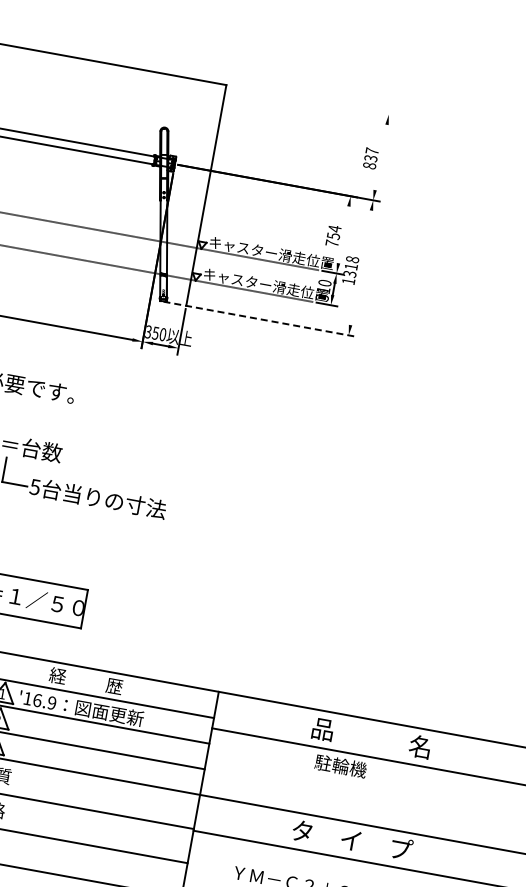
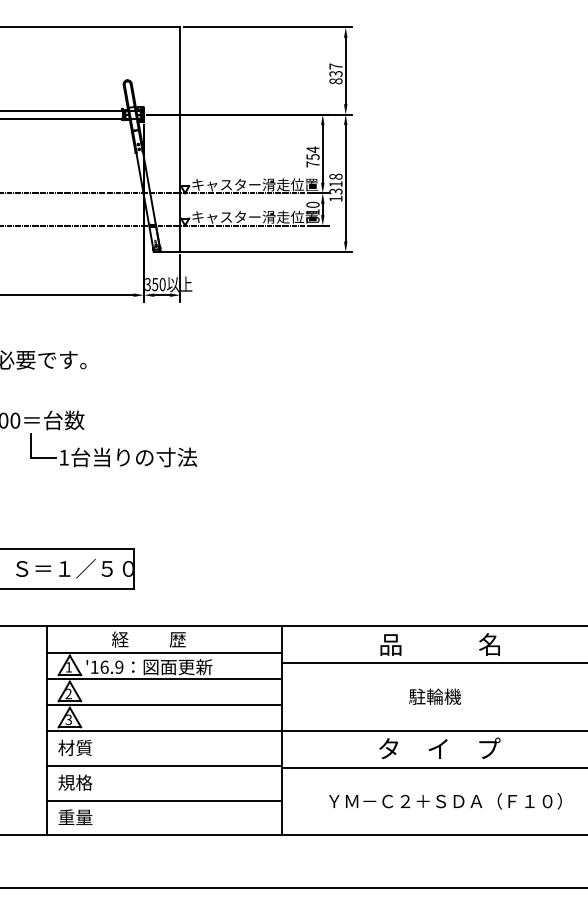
line: (311, 100) -> (267, 27), added
line: (380, 156) -> (345, 70), added
line: (343, 234) -> (322, 153), added
line: (360, 267) -> (345, 183), added
line: (258, 319) -> (254, 252), dashed -> solid
text: (34, 486) -> (63, 457), 5 -> 1
text: (340, 765) -> (434, 696), moved

